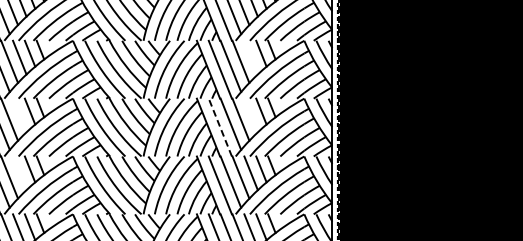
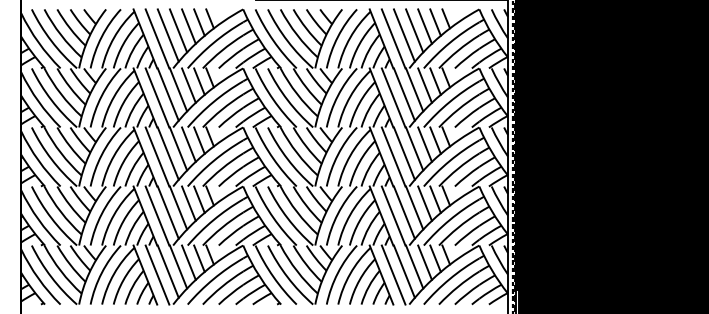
line: (250, 57) -> (424, 85), added
line: (19, 115) -> (188, 144), added
line: (250, 115) -> (424, 144), added
line: (220, 127) -> (393, 156), dashed -> solid
line: (19, 173) -> (188, 203), added

